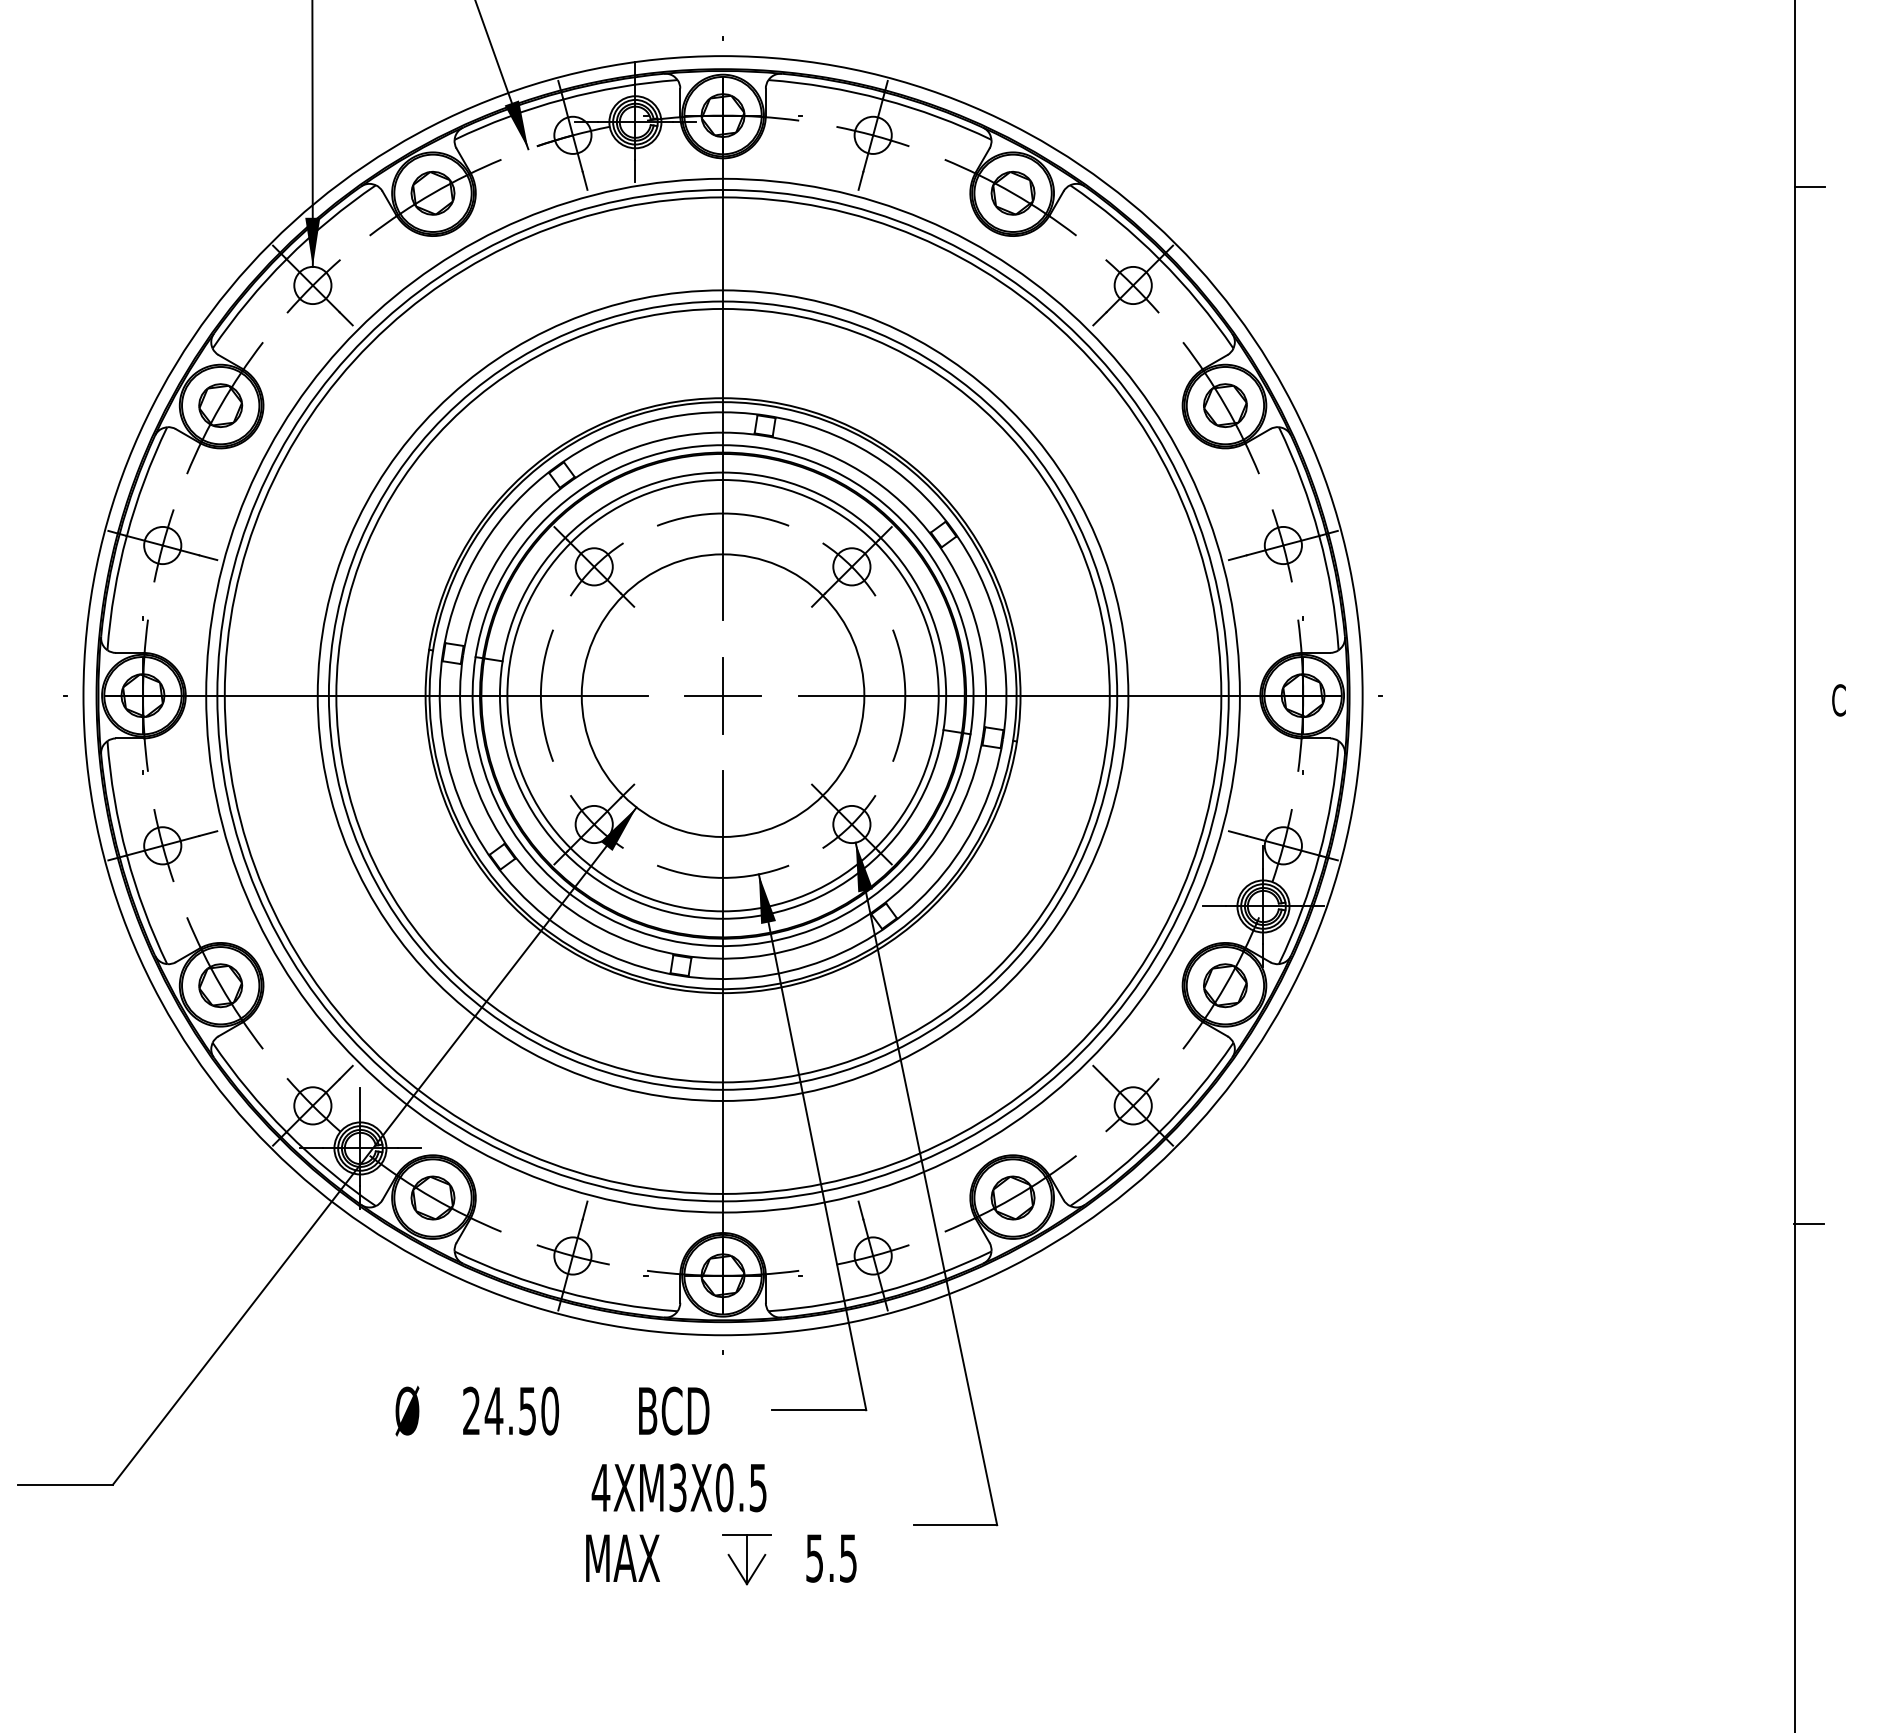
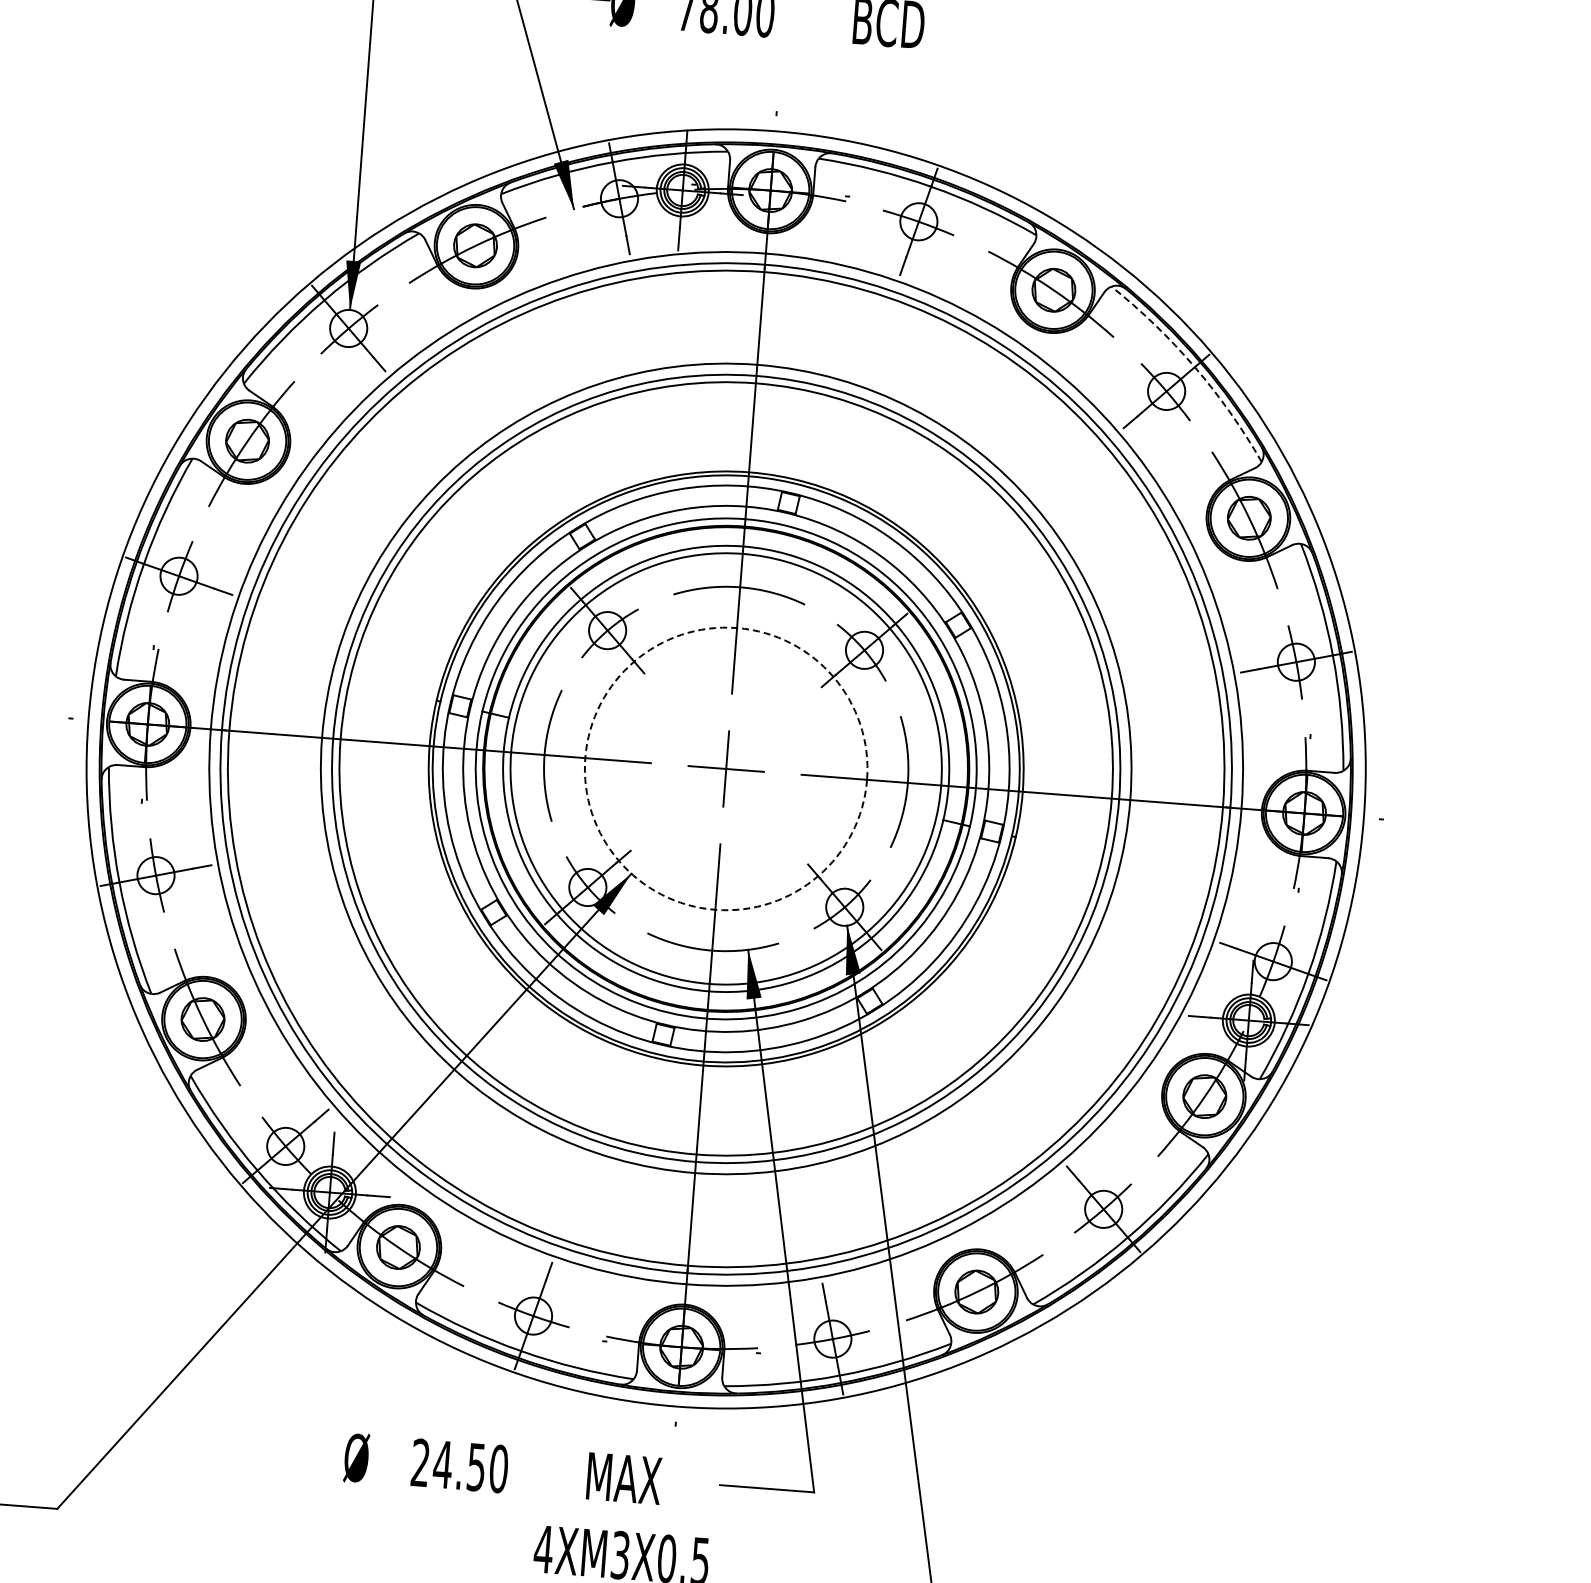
arc: (1159, 259) -> (1194, 367), solid -> dashed
circle: (722, 695) -> (725, 768), solid -> dashed
text: (677, 1410) -> (625, 1478), BCD -> MAX

